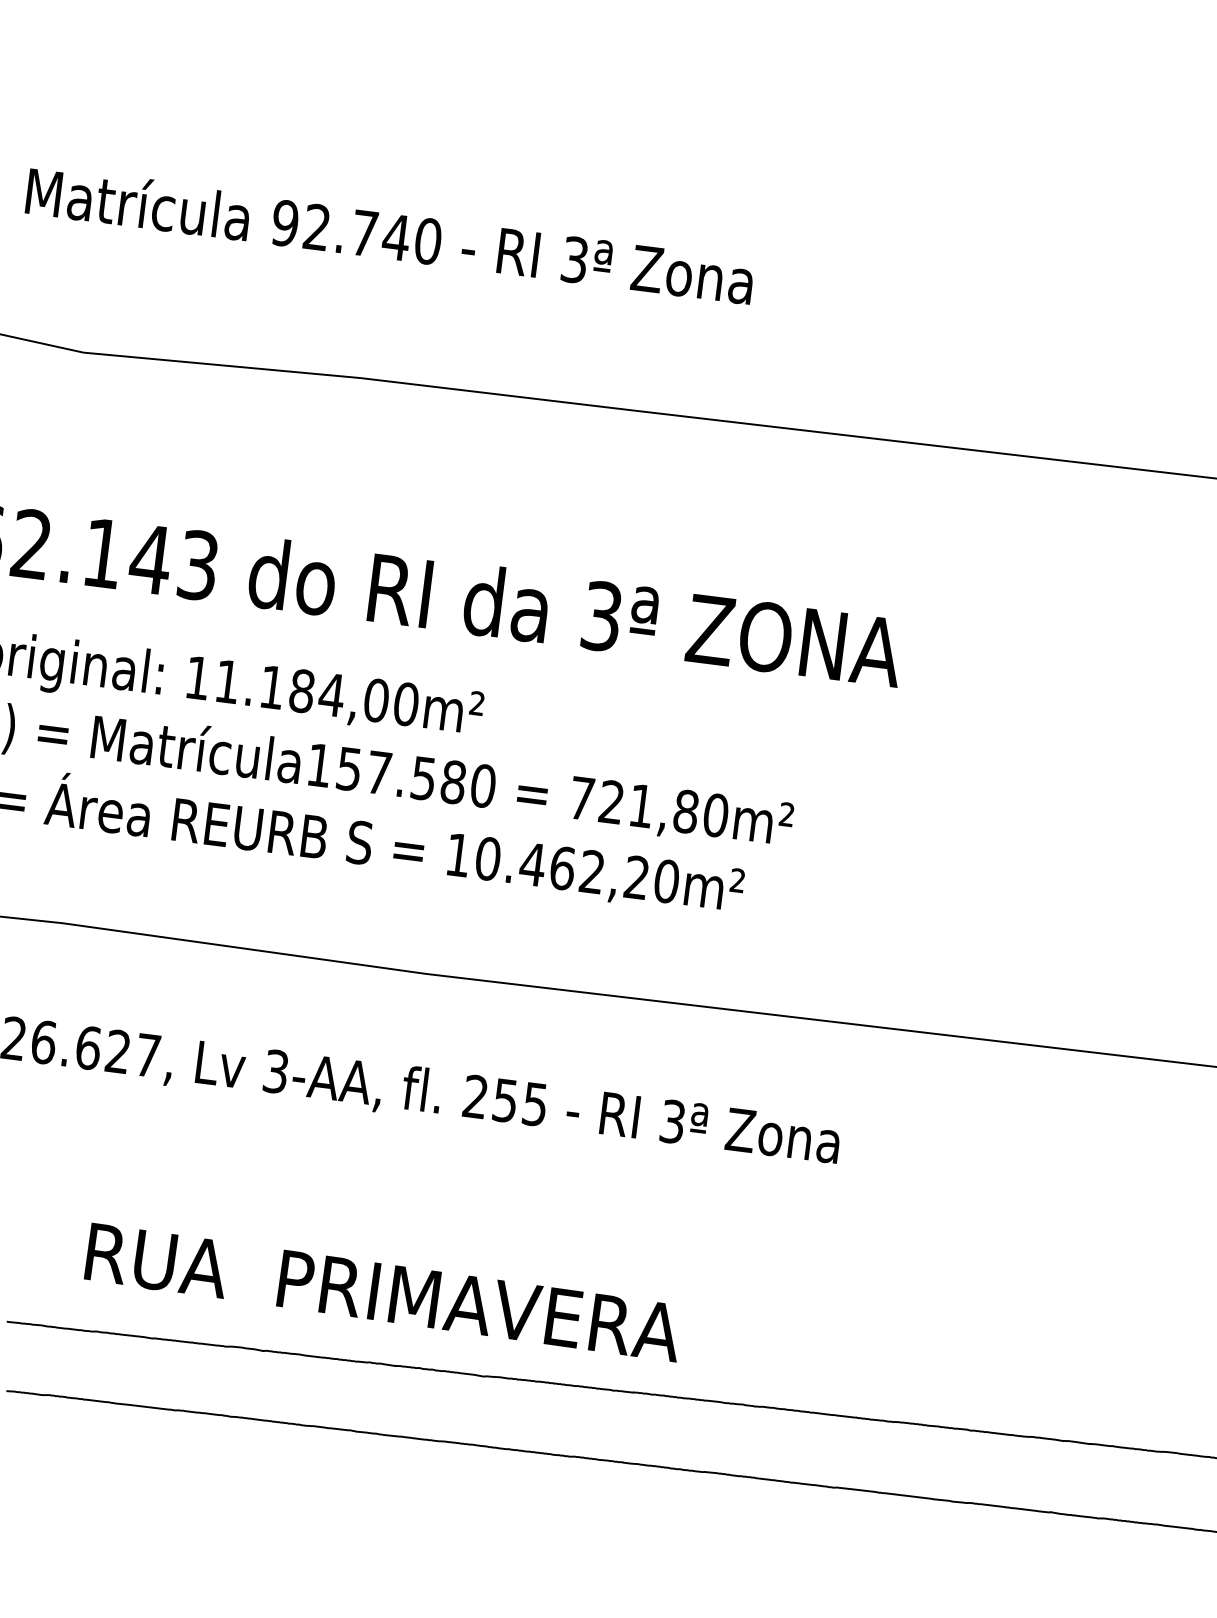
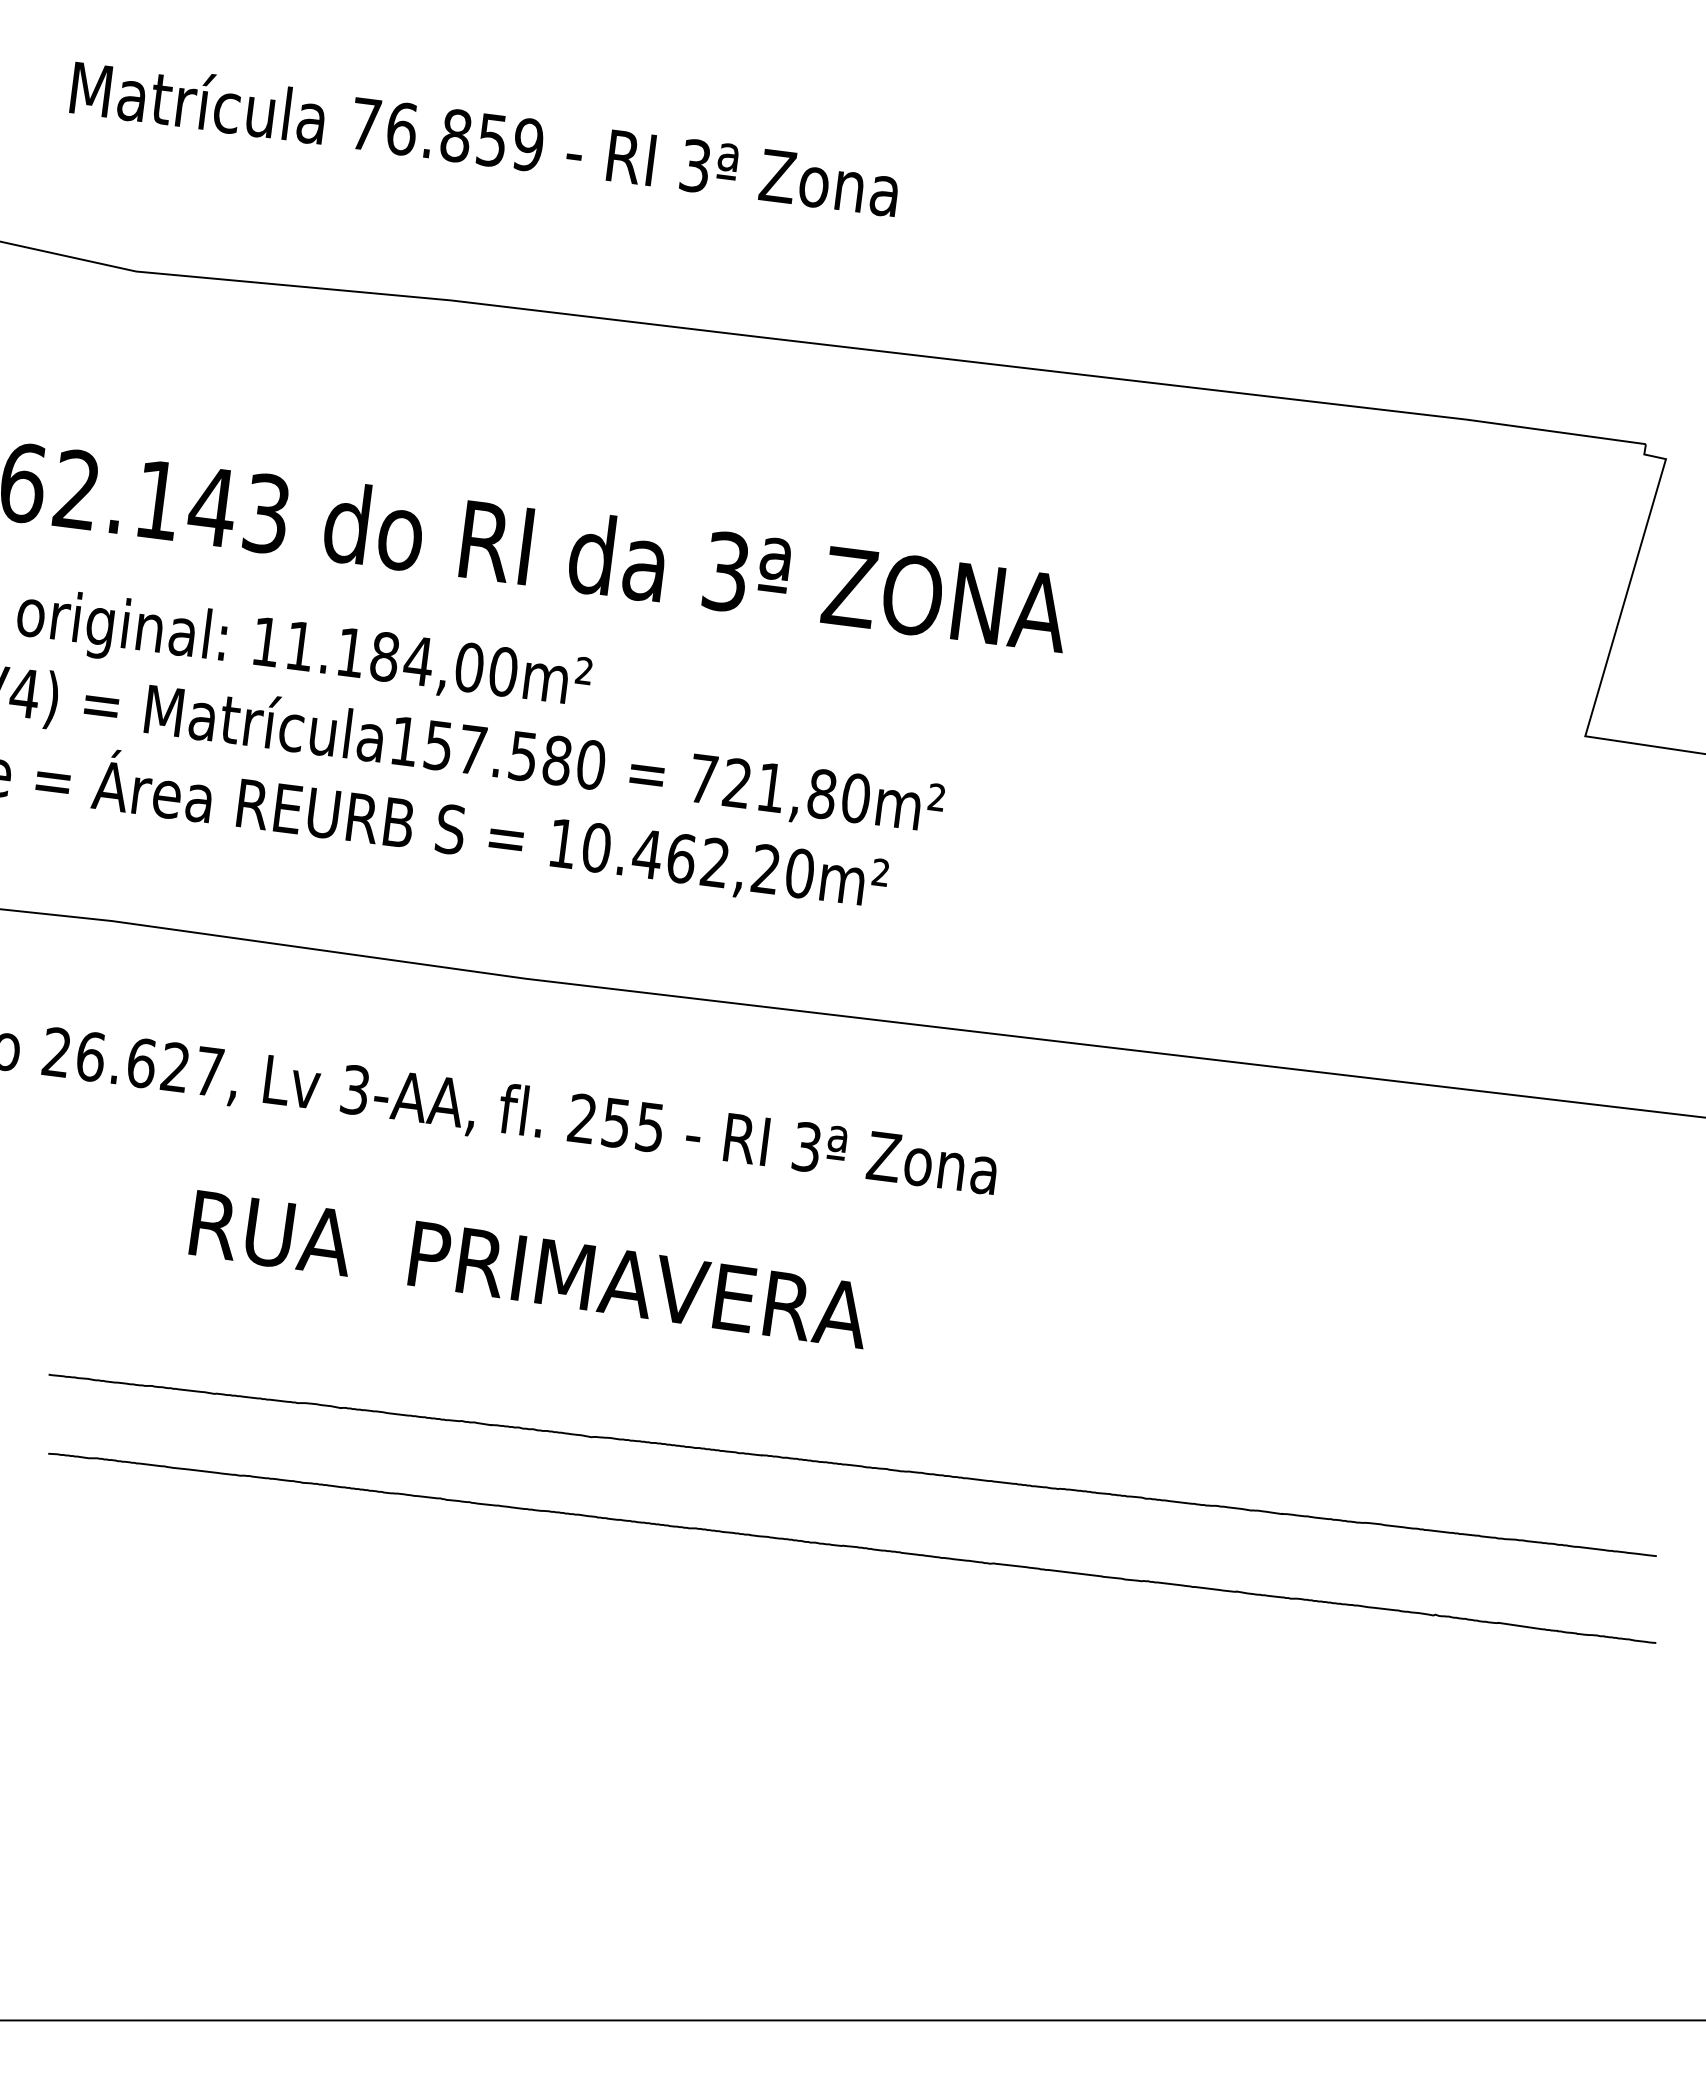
text: (357, 232) -> (447, 134), 92.740 -> 76.859
text: (379, 1292) -> (525, 1269), moved

